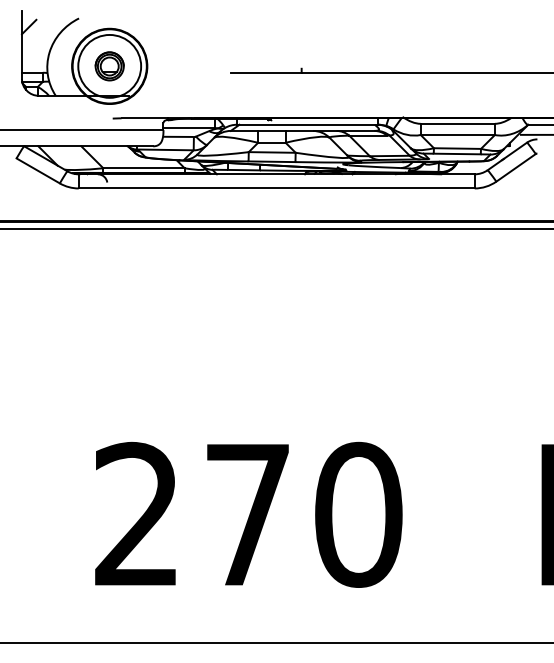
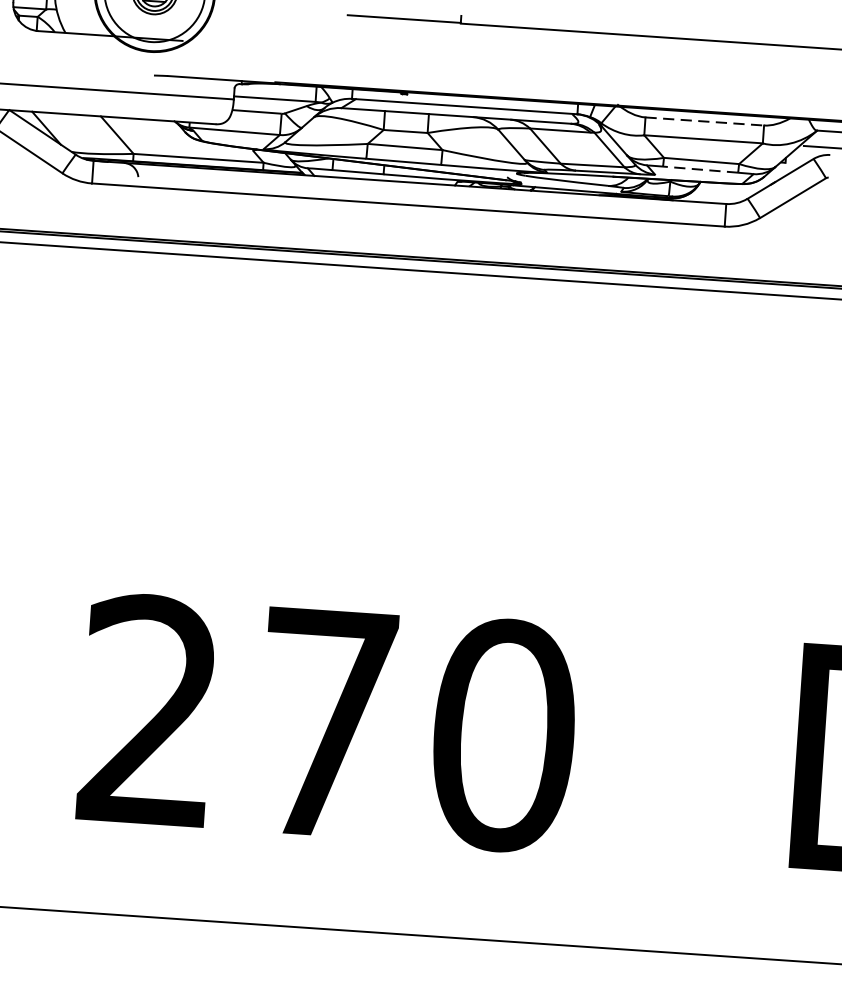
line: (458, 123) -> (705, 121), solid -> dashed
line: (457, 154) -> (700, 170), solid -> dashed

